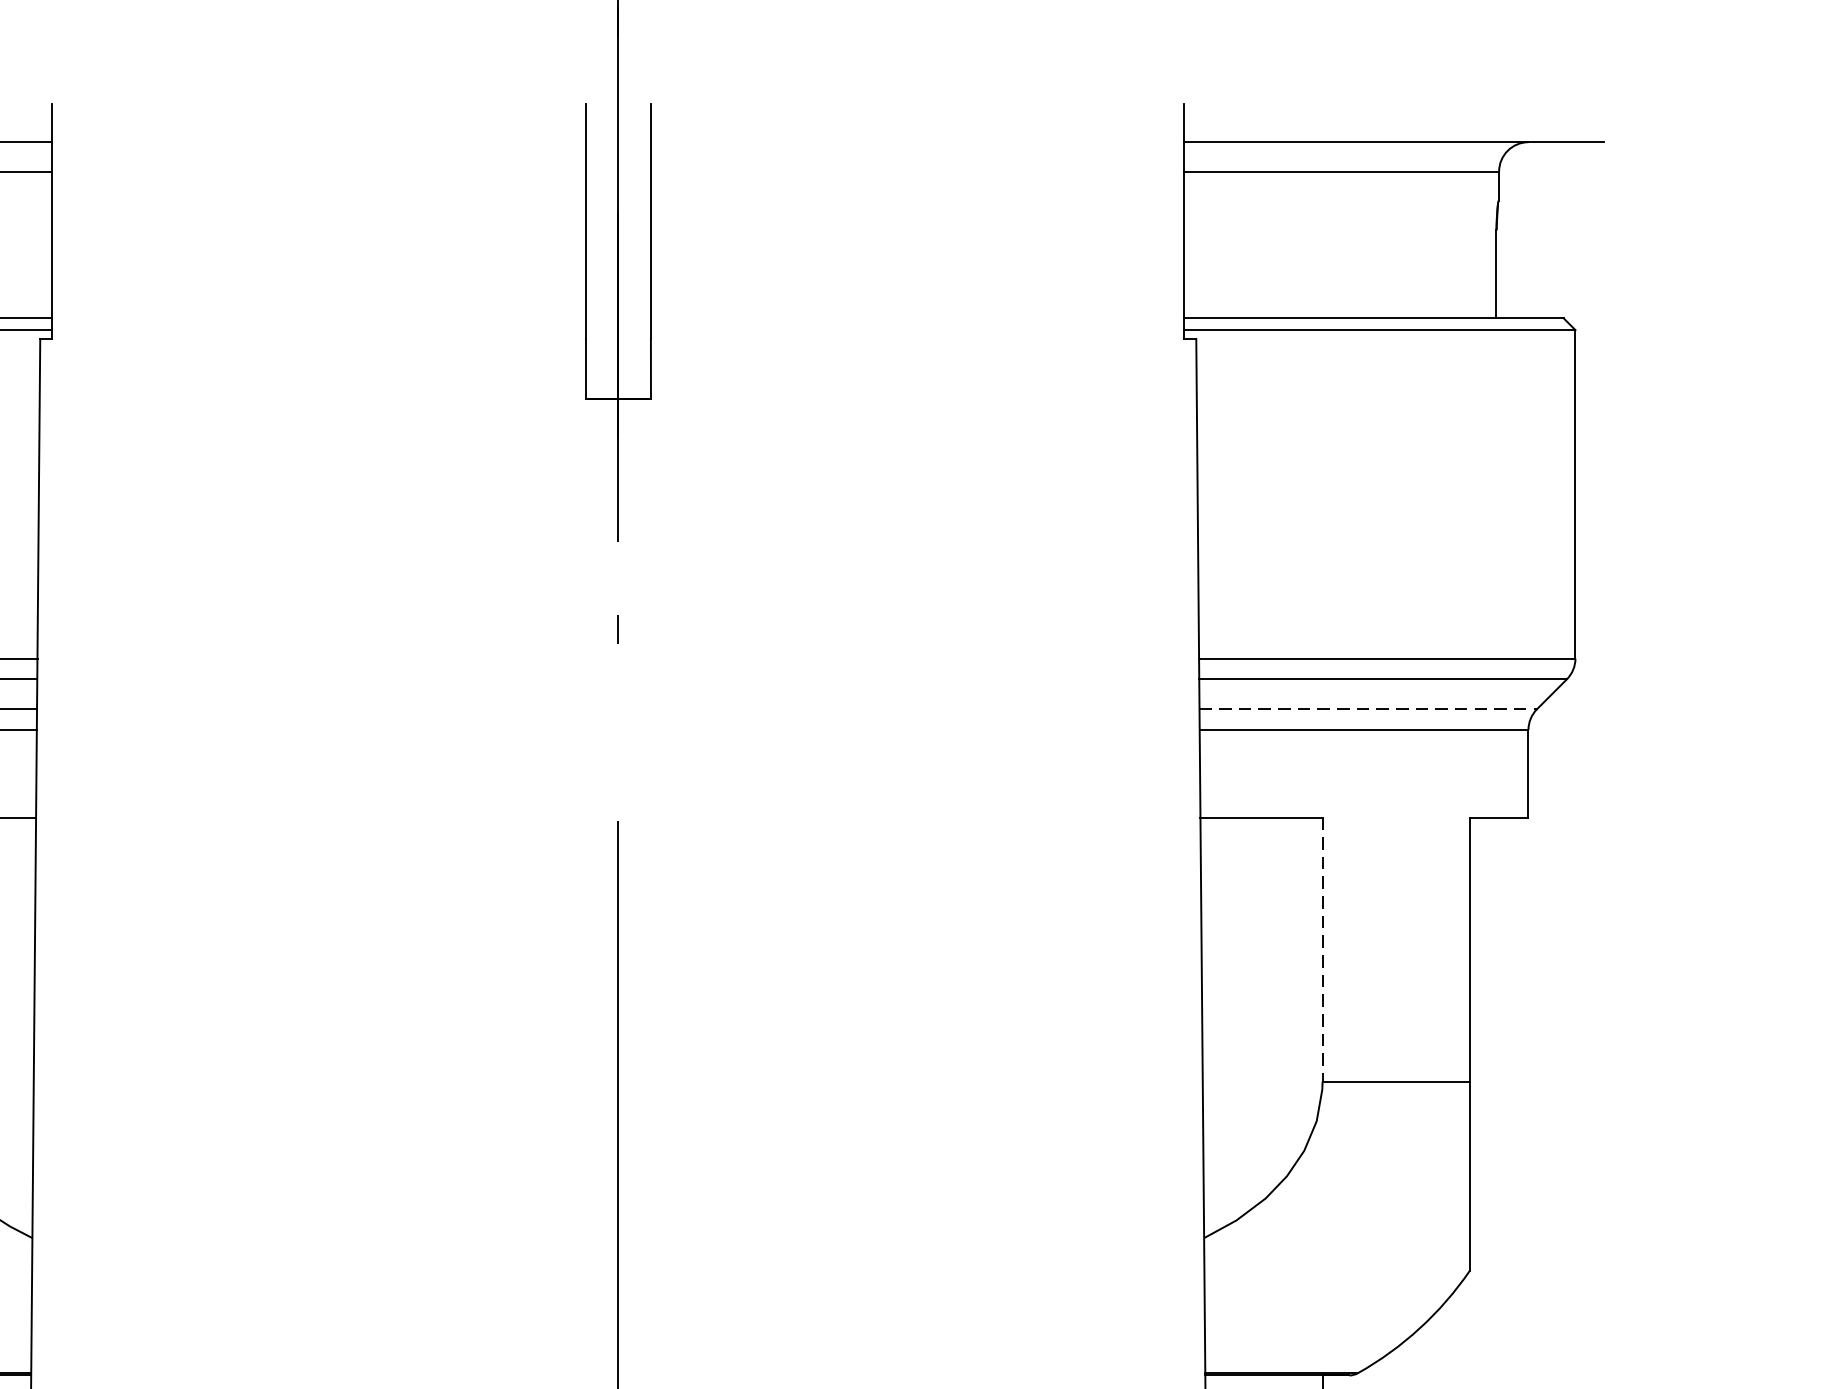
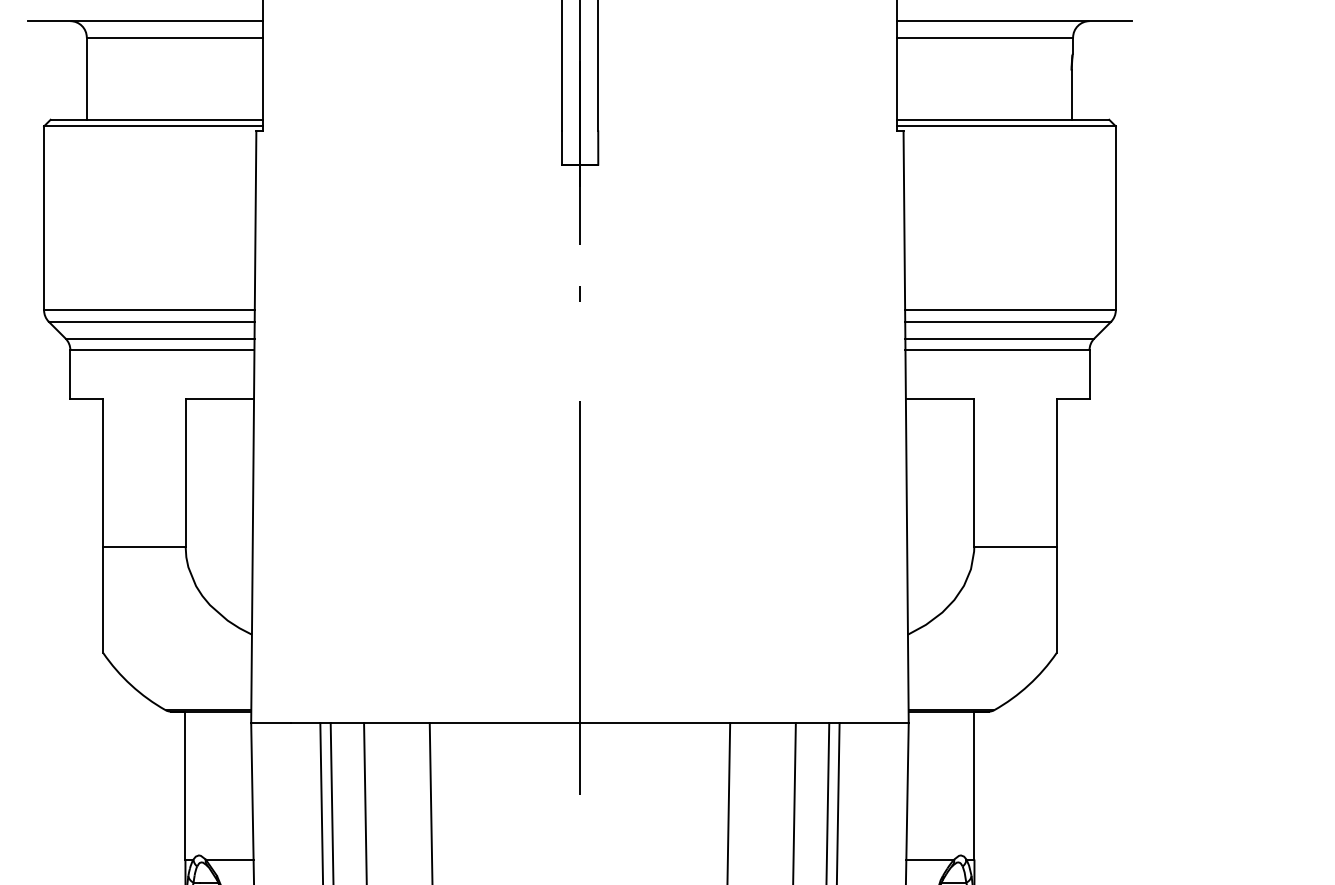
line: (1367, 709) -> (999, 338), dashed -> solid
line: (1322, 950) -> (974, 473), dashed -> solid

